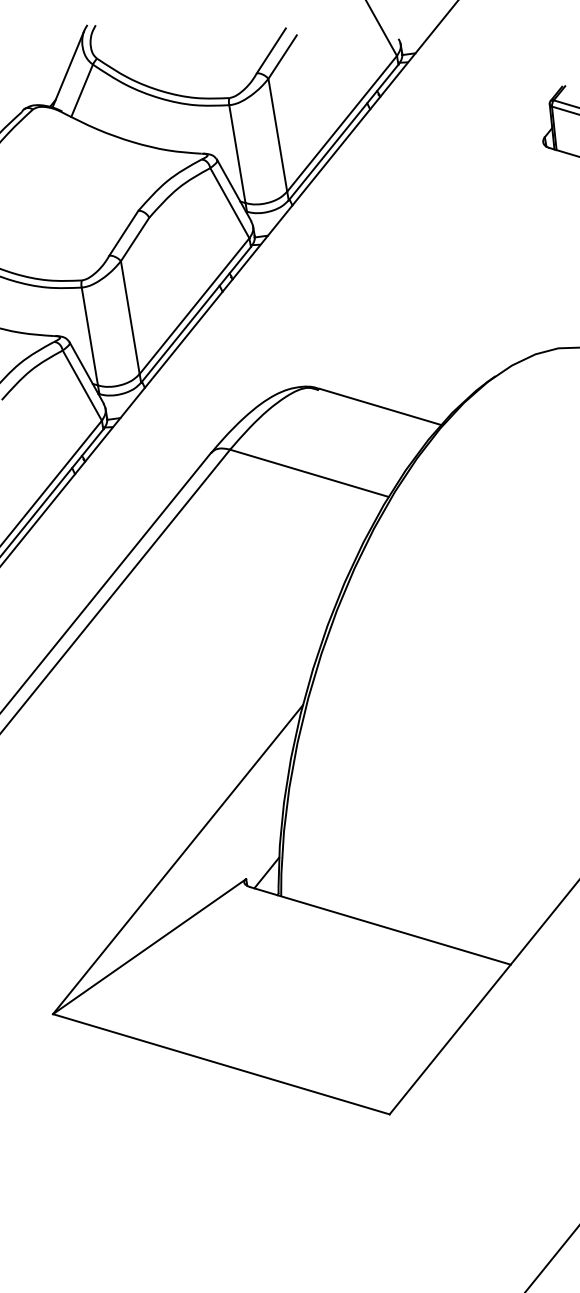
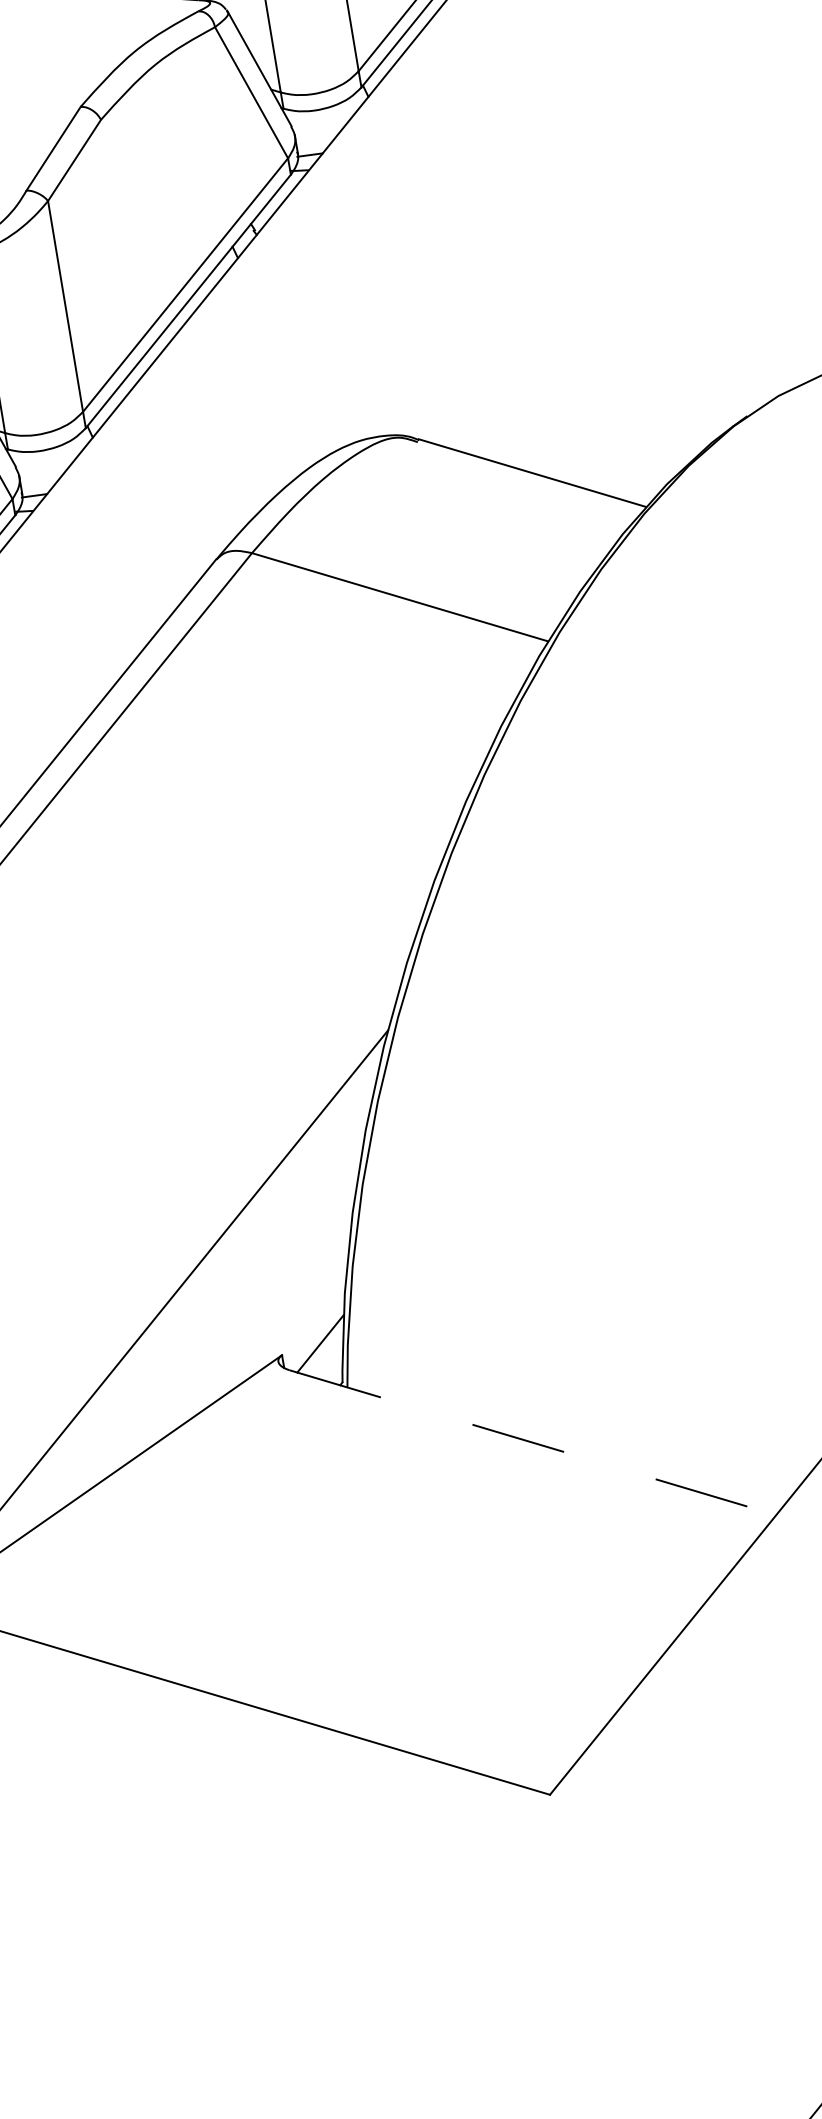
line: (380, 925) -> (532, 1441), solid -> dashed

